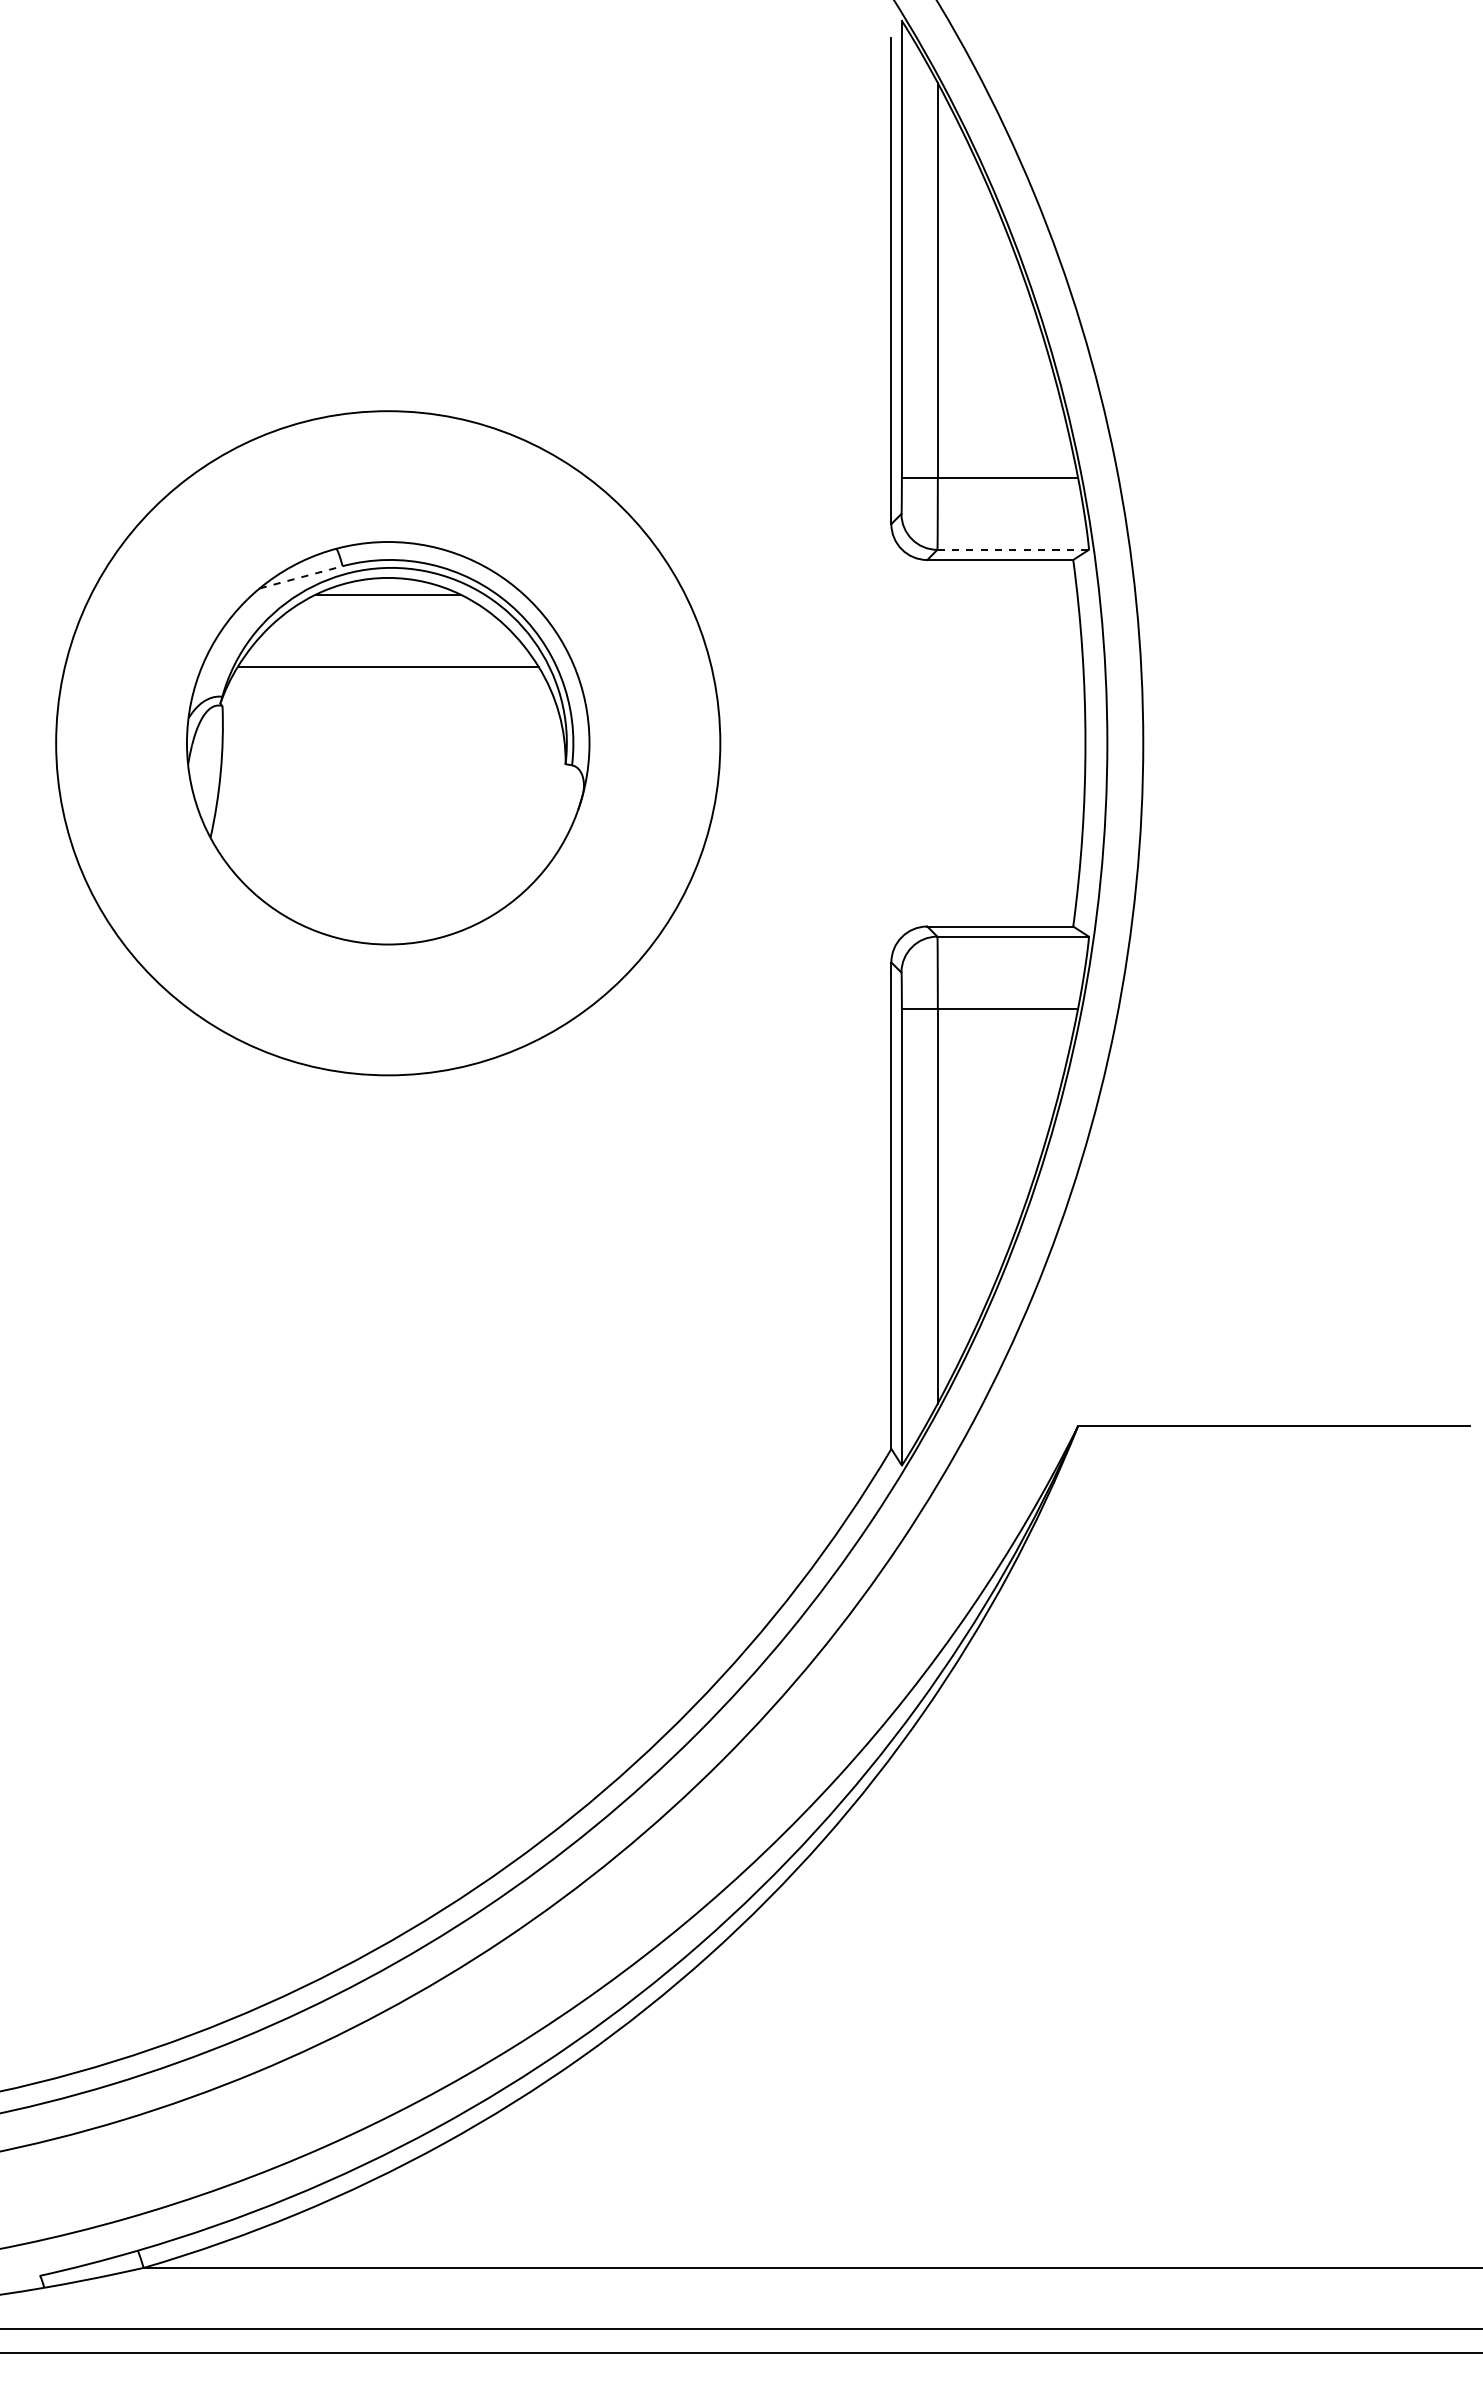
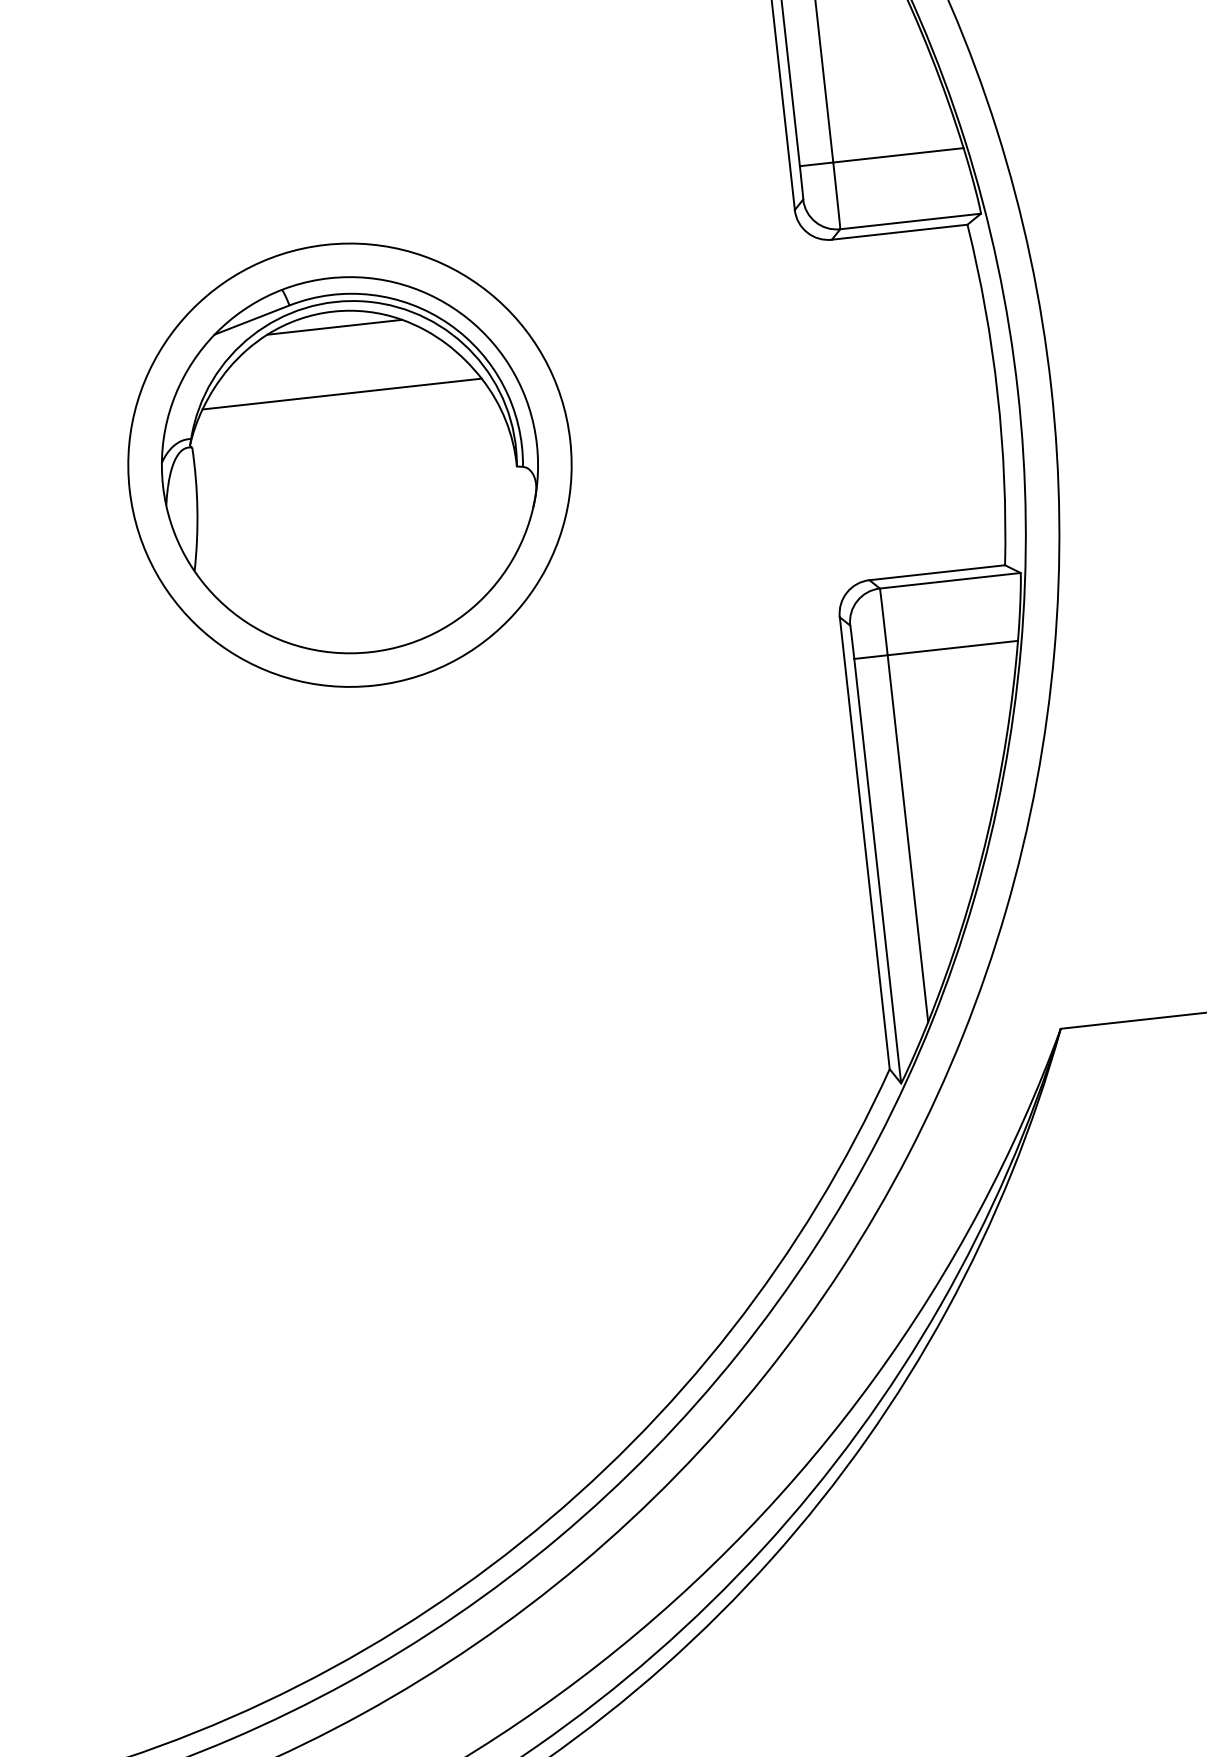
line: (1013, 549) -> (910, 221), dashed -> solid
line: (301, 577) -> (252, 320), dashed -> solid
circle: (388, 743) -> (350, 465), size x0.71

